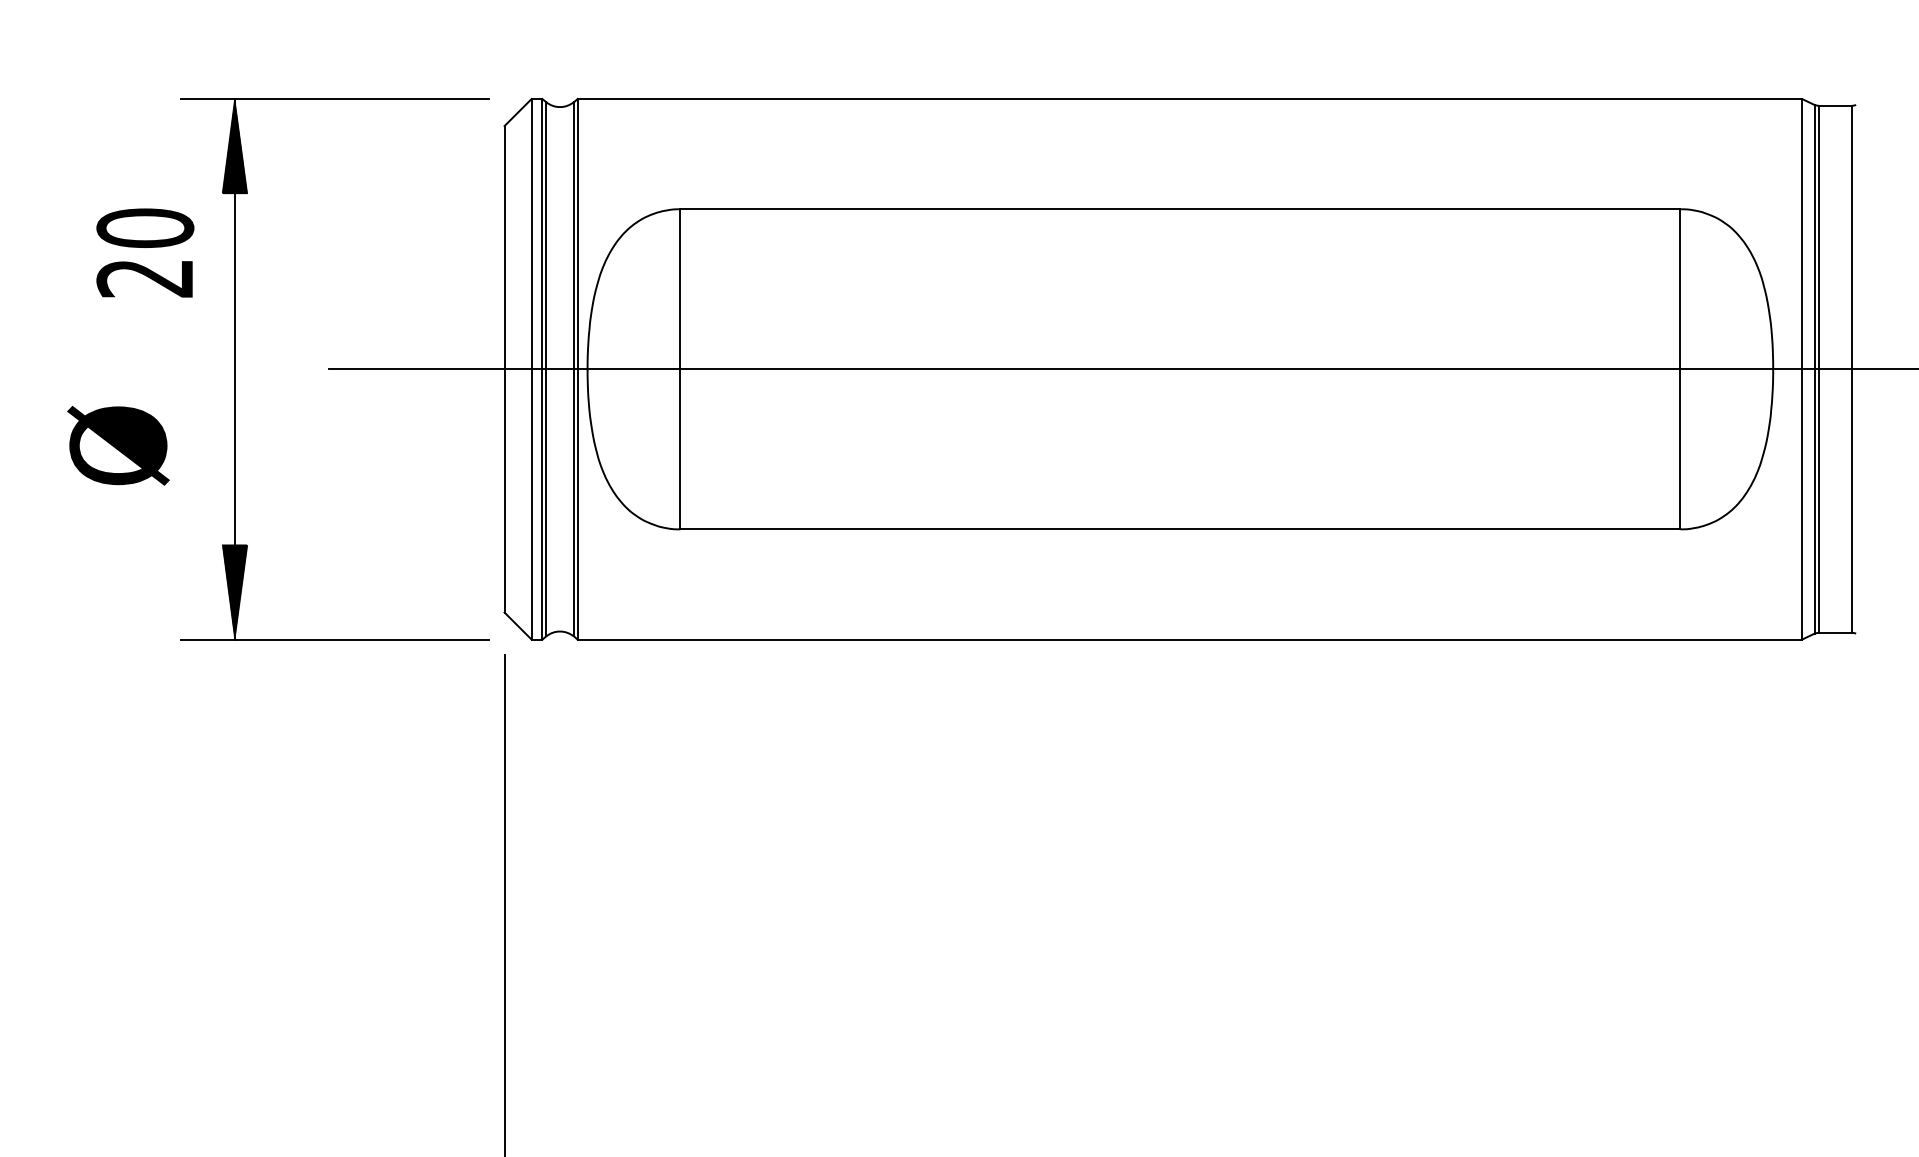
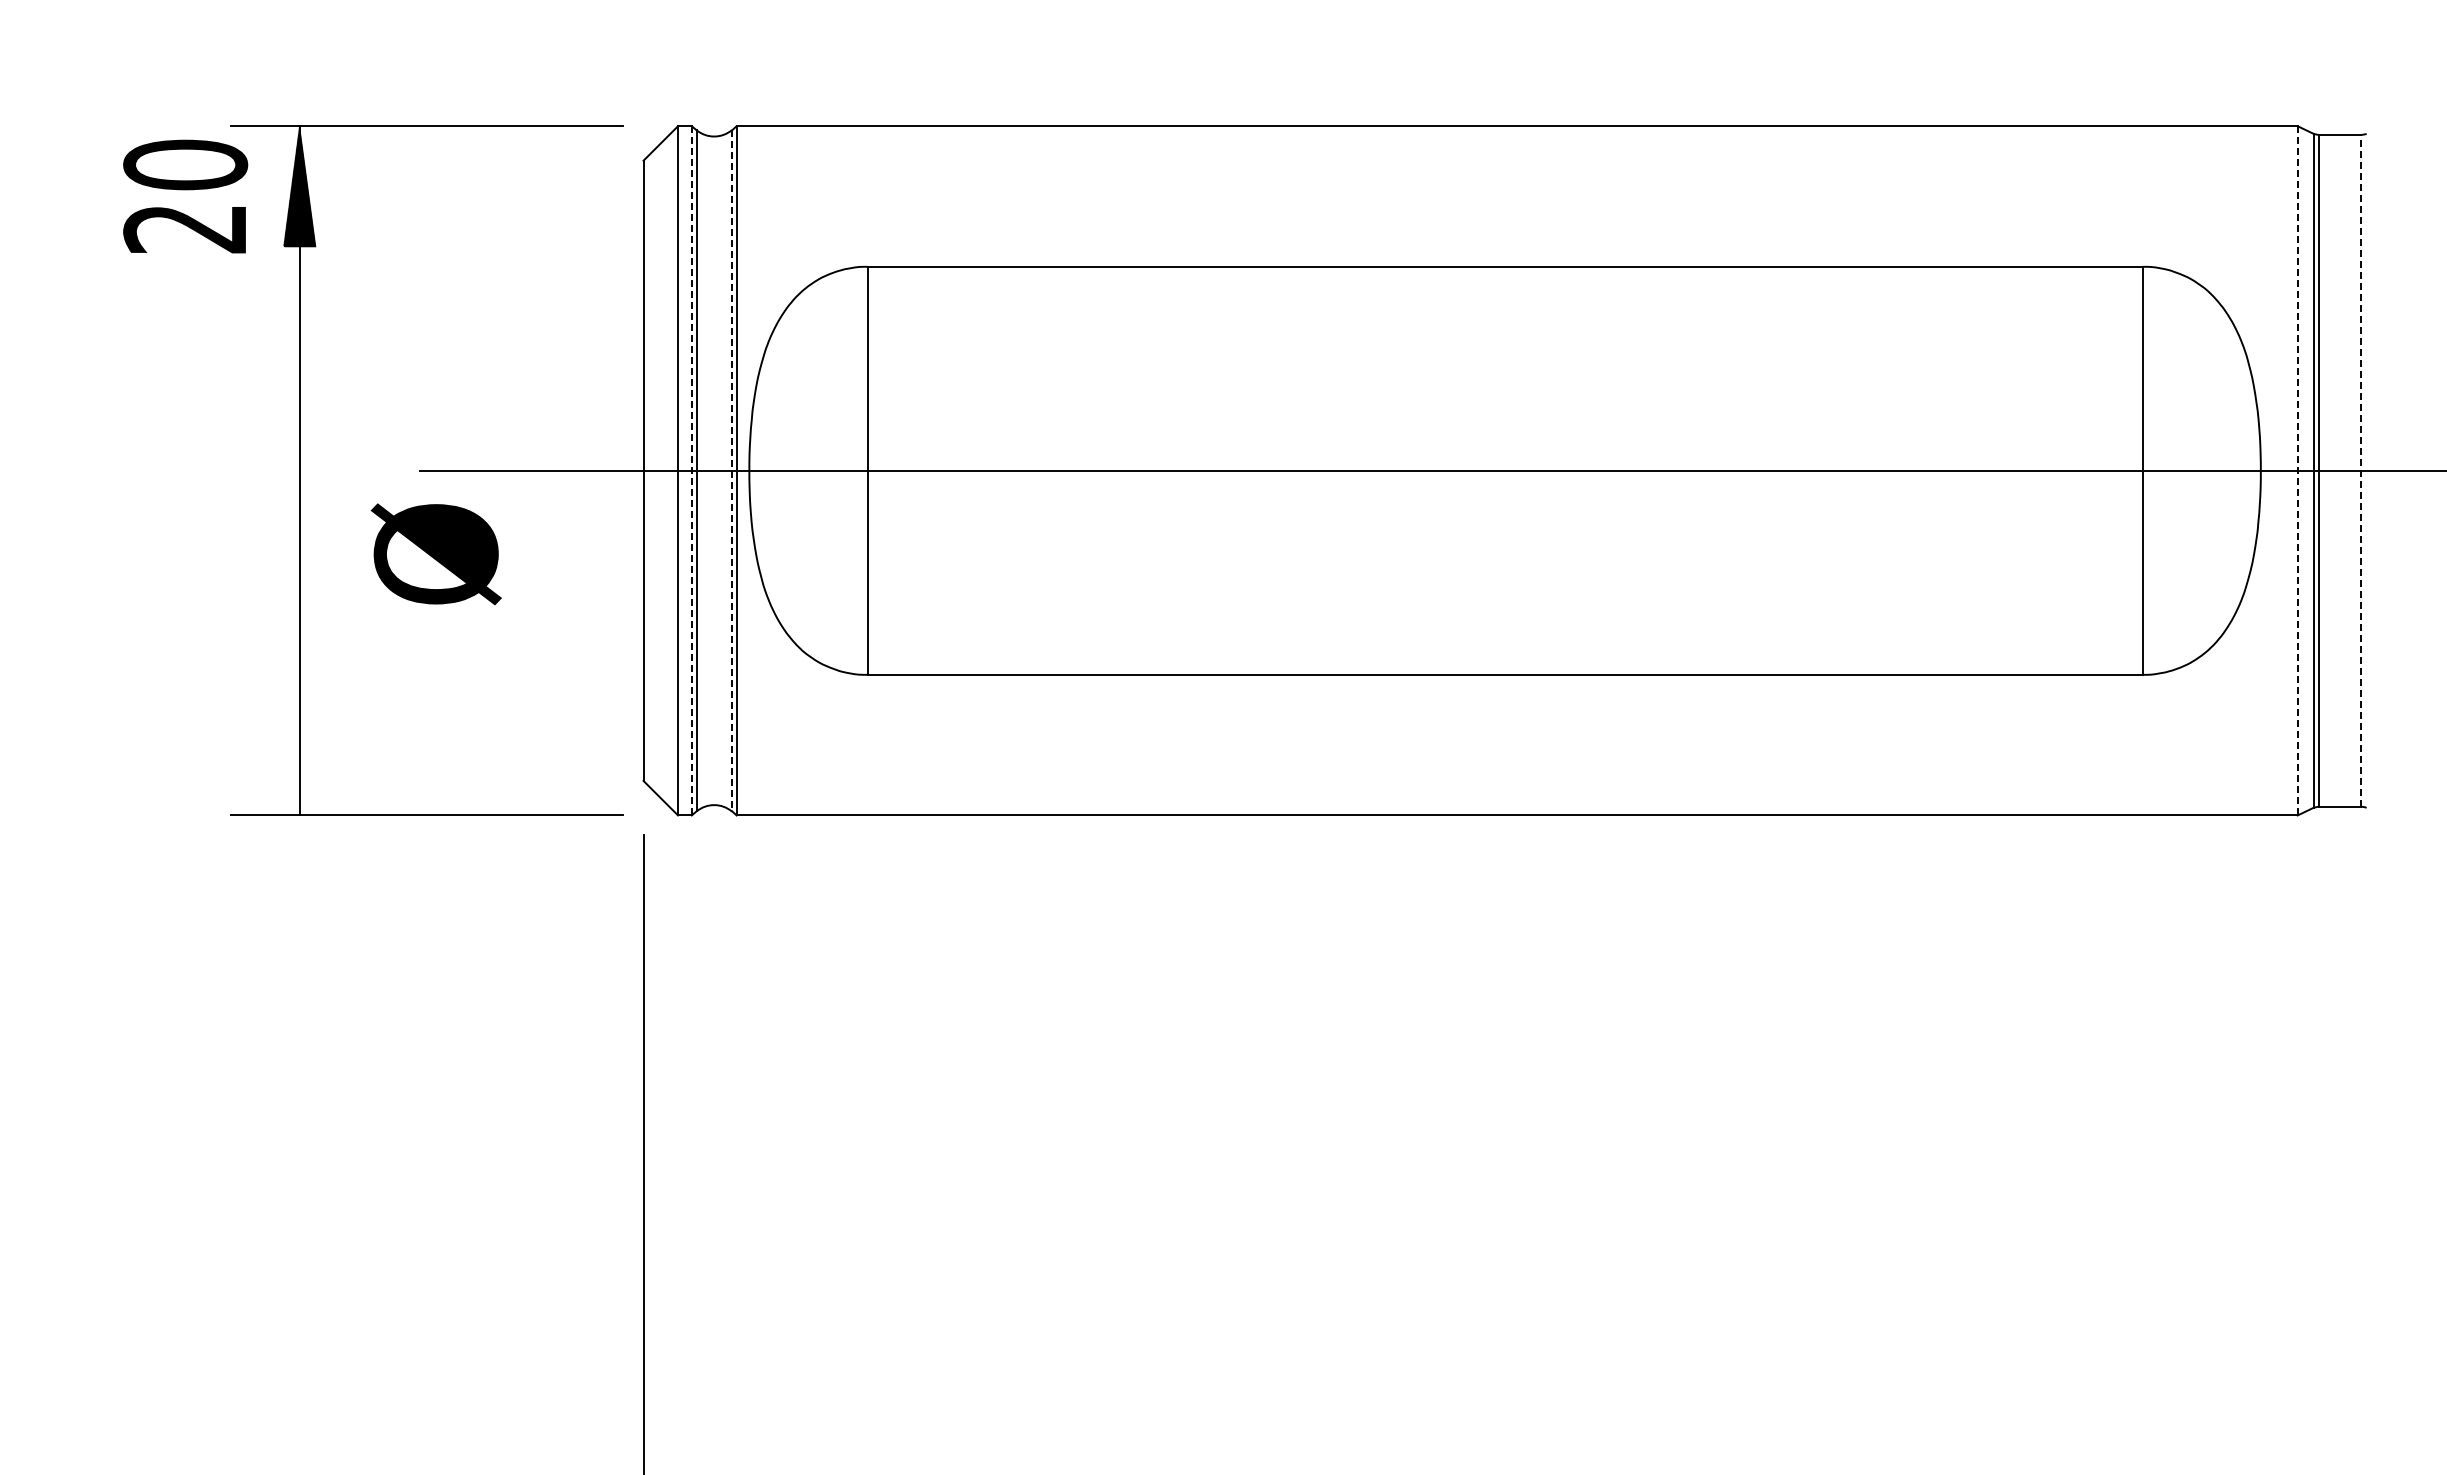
text: (145, 252) -> (185, 196), moved
line: (542, 369) -> (691, 470), solid -> dashed
line: (574, 369) -> (732, 471), solid -> dashed
line: (1801, 369) -> (2297, 470), solid -> dashed
line: (1852, 369) -> (2361, 470), solid -> dashed
text: (117, 445) -> (435, 554), moved
hatch: (234, 591) -> (299, 754), removed

